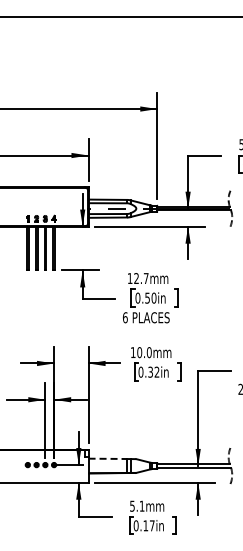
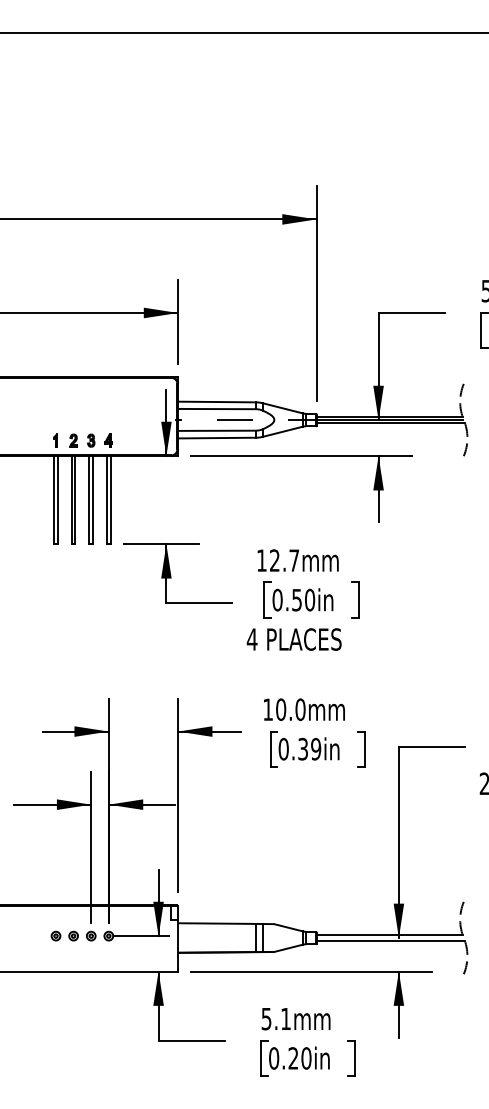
text: (124, 317) -> (250, 639), 6 -> 4
text: (156, 371) -> (314, 747), 0.32in -> 0.39in
line: (107, 458) -> (216, 922), dashed -> solid
text: (148, 525) -> (298, 1057), 0.17in -> 0.20in

